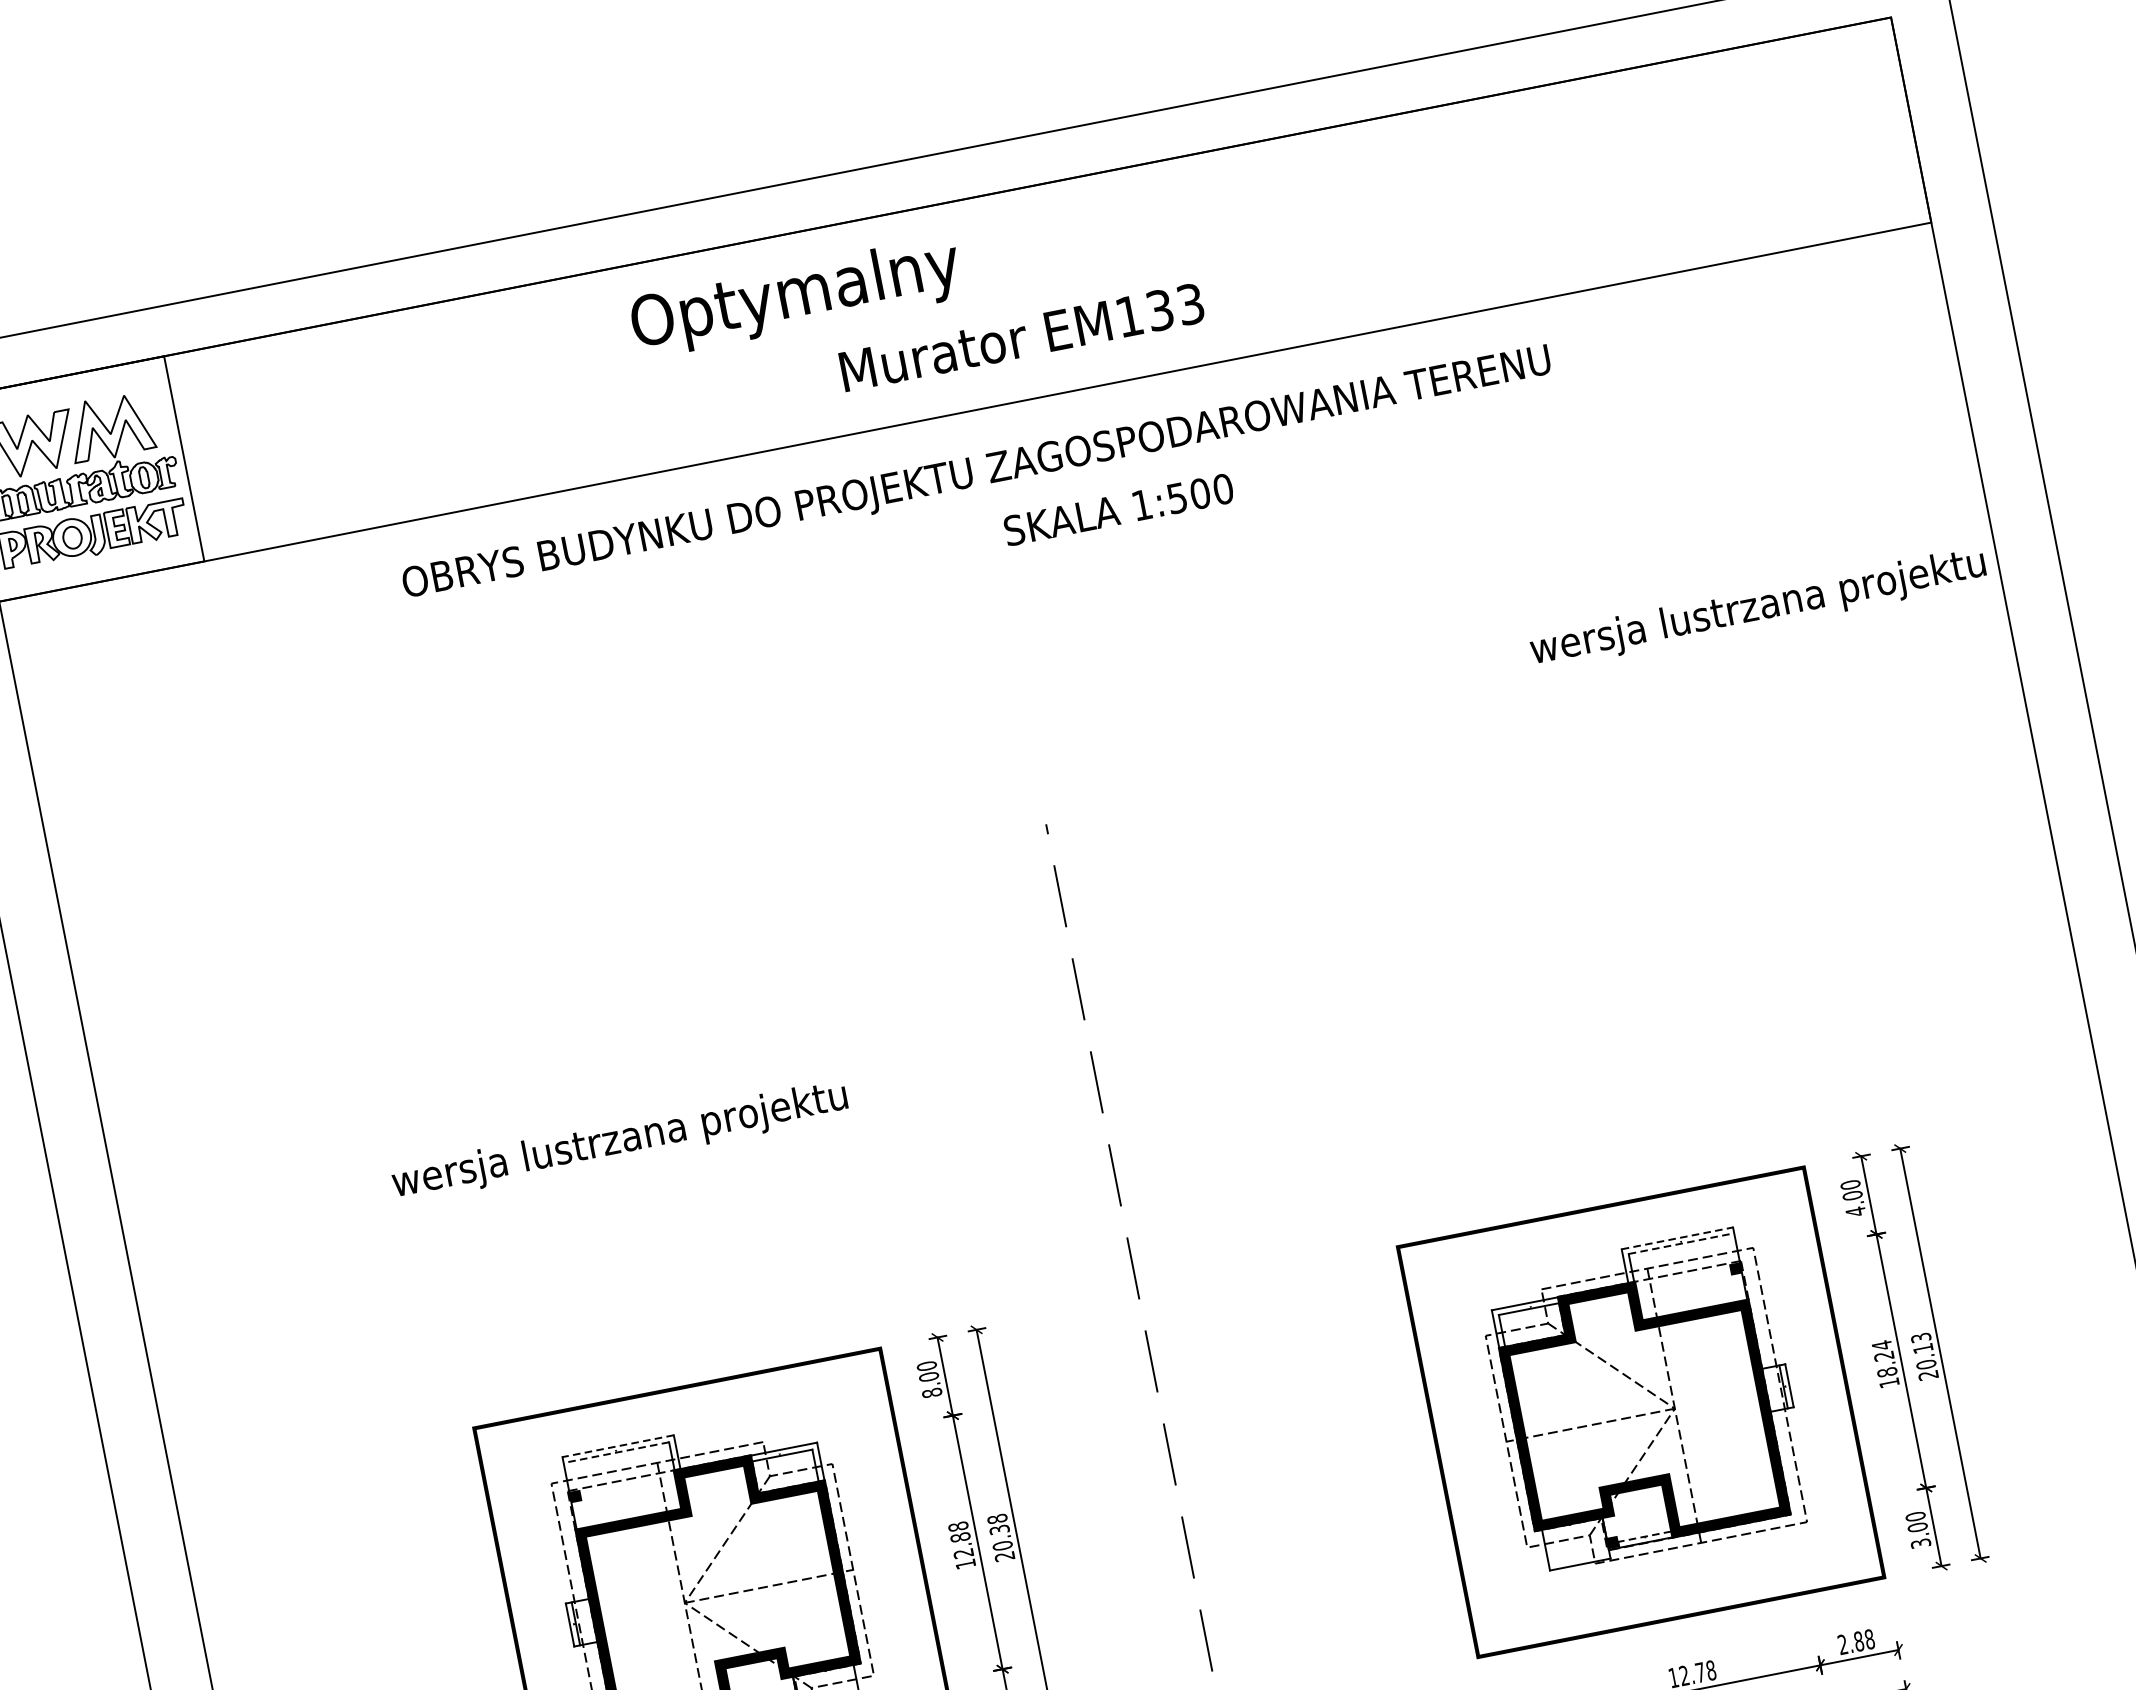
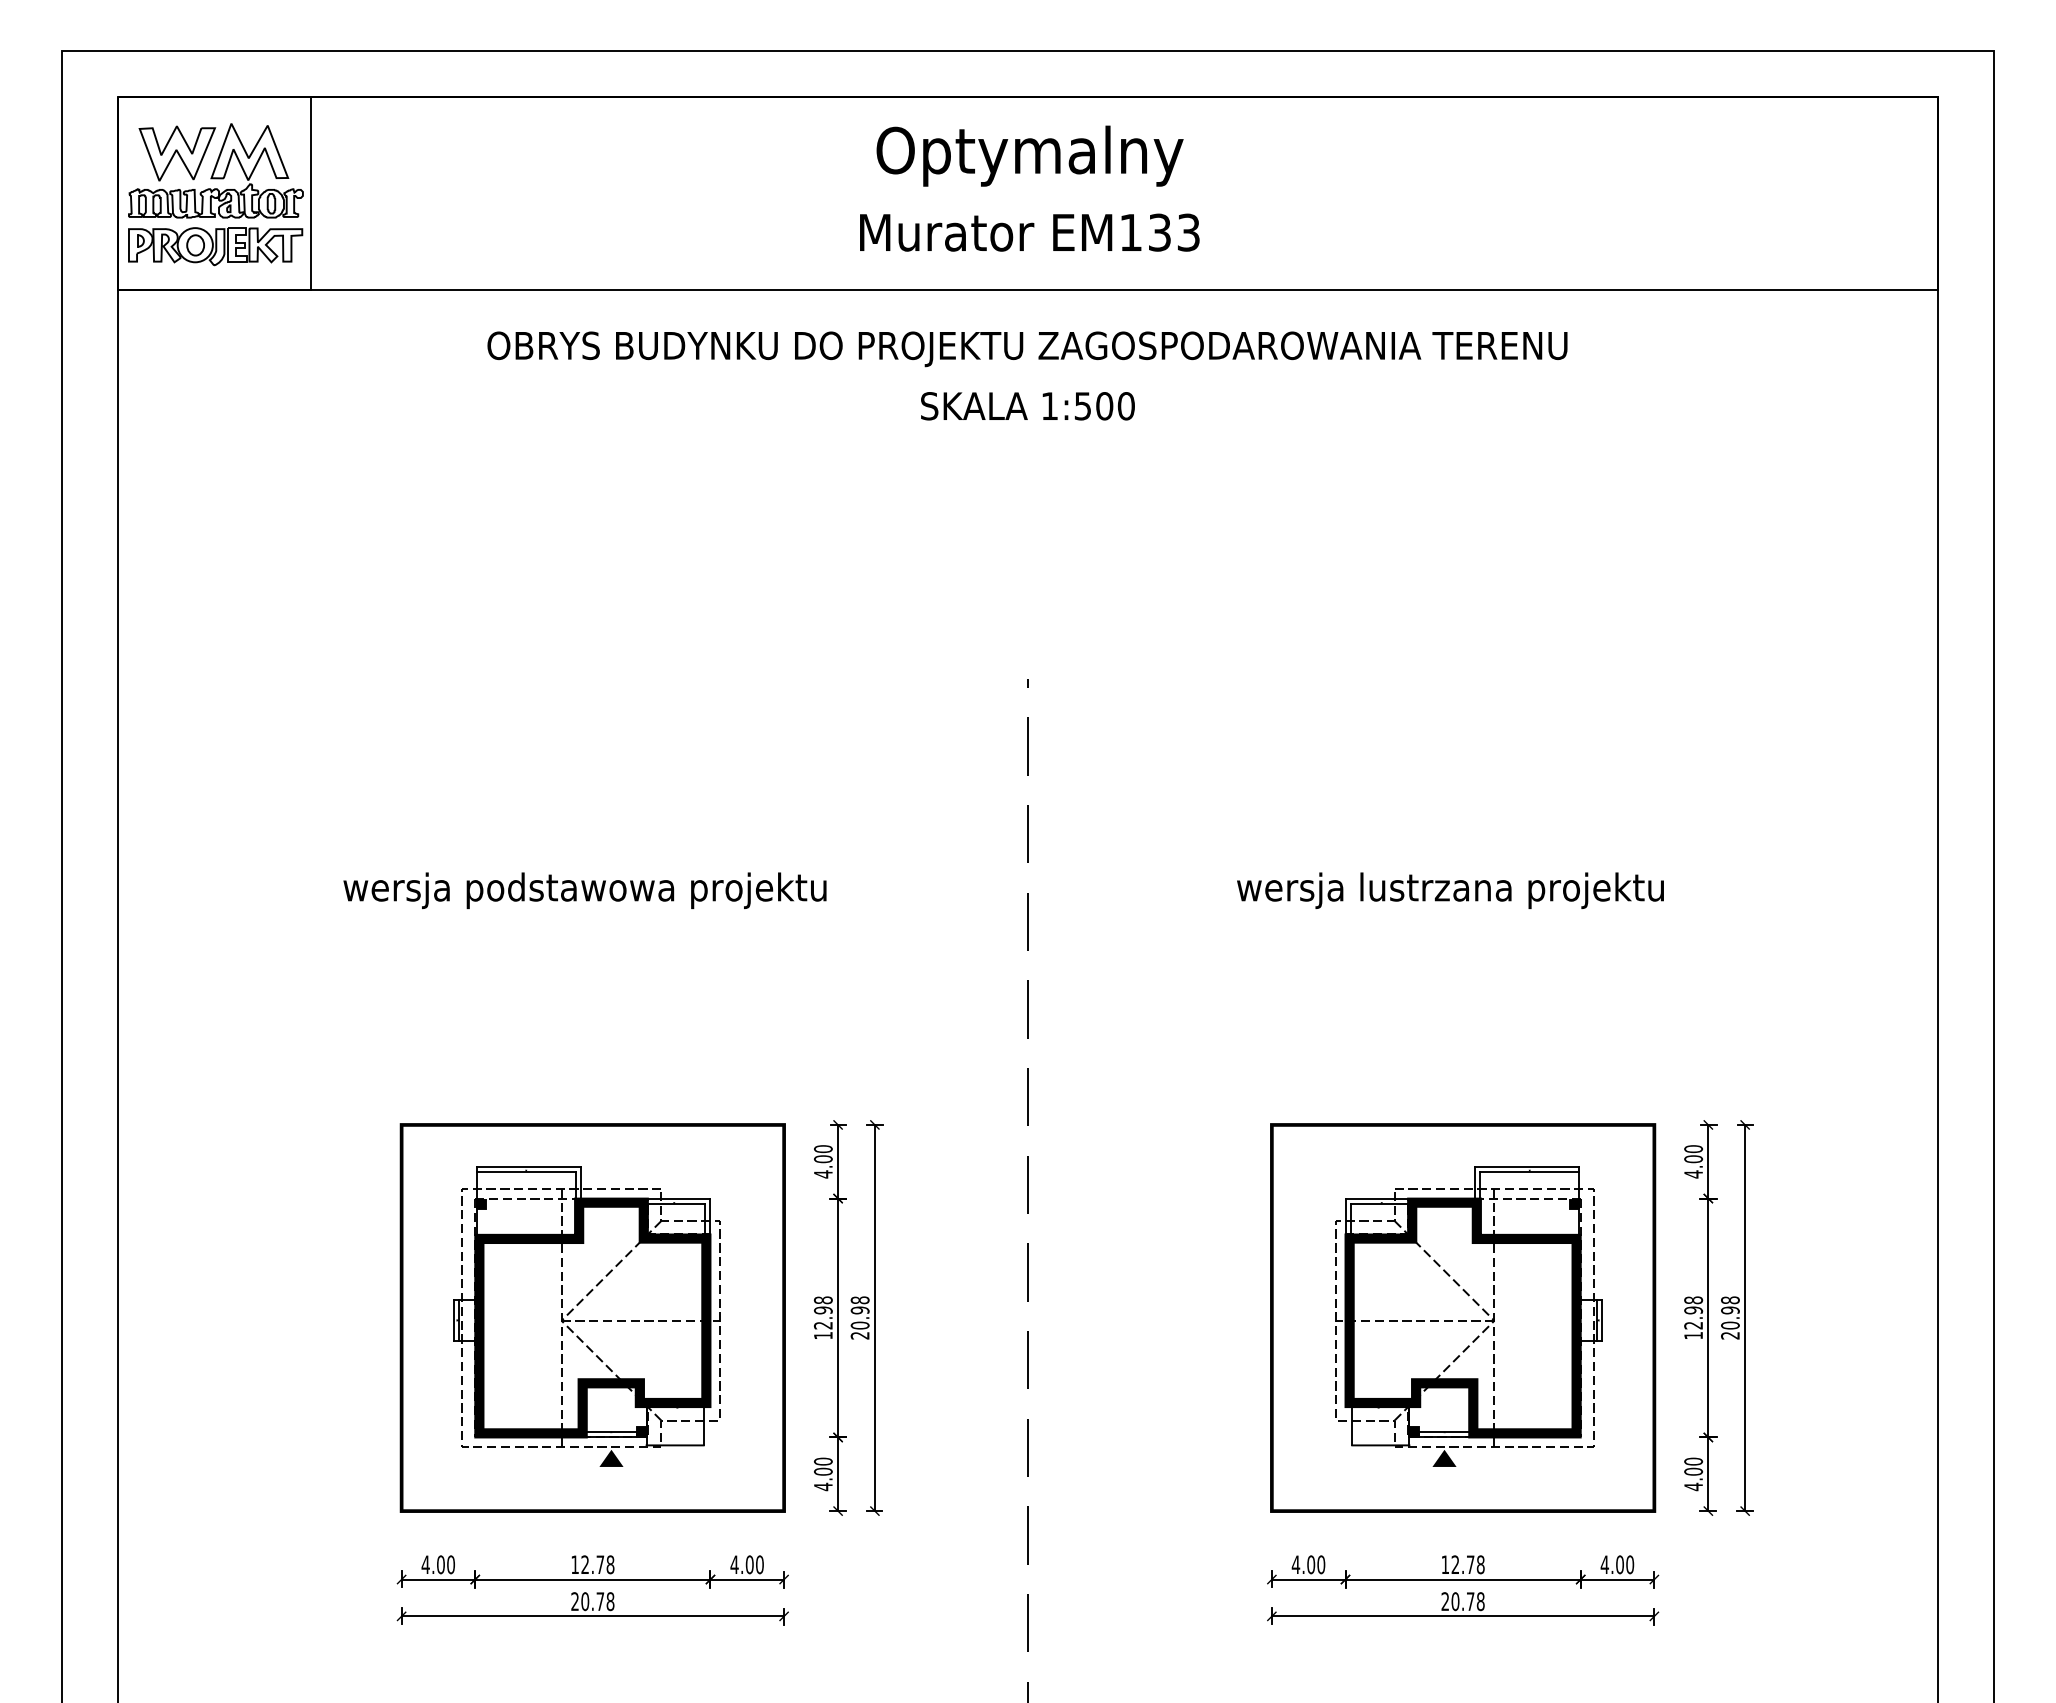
text: (795, 296) -> (1029, 155), moved
text: (1021, 337) -> (1029, 232), moved
text: (1118, 510) -> (1027, 406), moved
text: (1758, 608) -> (1450, 890), moved
text: (619, 1141) -> (584, 890), wersja lustrzana projektu -> wersja podstawowa projektu
line: (1677, 1238) -> (1527, 1166), dashed -> solid
line: (1681, 1243) -> (1529, 1172), dashed -> solid
text: (1922, 1343) -> (1730, 1305), 20.13 -> 20.98
text: (1884, 1358) -> (1693, 1312), 18.24 -> 12.98
text: (931, 1393) -> (822, 1174), 8.00 -> 4.00
line: (617, 1446) -> (528, 1166), dashed -> solid
line: (616, 1452) -> (526, 1172), dashed -> solid
text: (998, 1529) -> (859, 1310), 20.38 -> 20.98
line: (1644, 1536) -> (1444, 1431), dashed -> solid
text: (960, 1537) -> (823, 1310), 12.88 -> 12.98
text: (1920, 1543) -> (1693, 1486), 3.00 -> 4.00
fill: (1650, 1564) -> (1444, 1457), added
text: (1856, 1641) -> (1617, 1564), 2.88 -> 4.00

